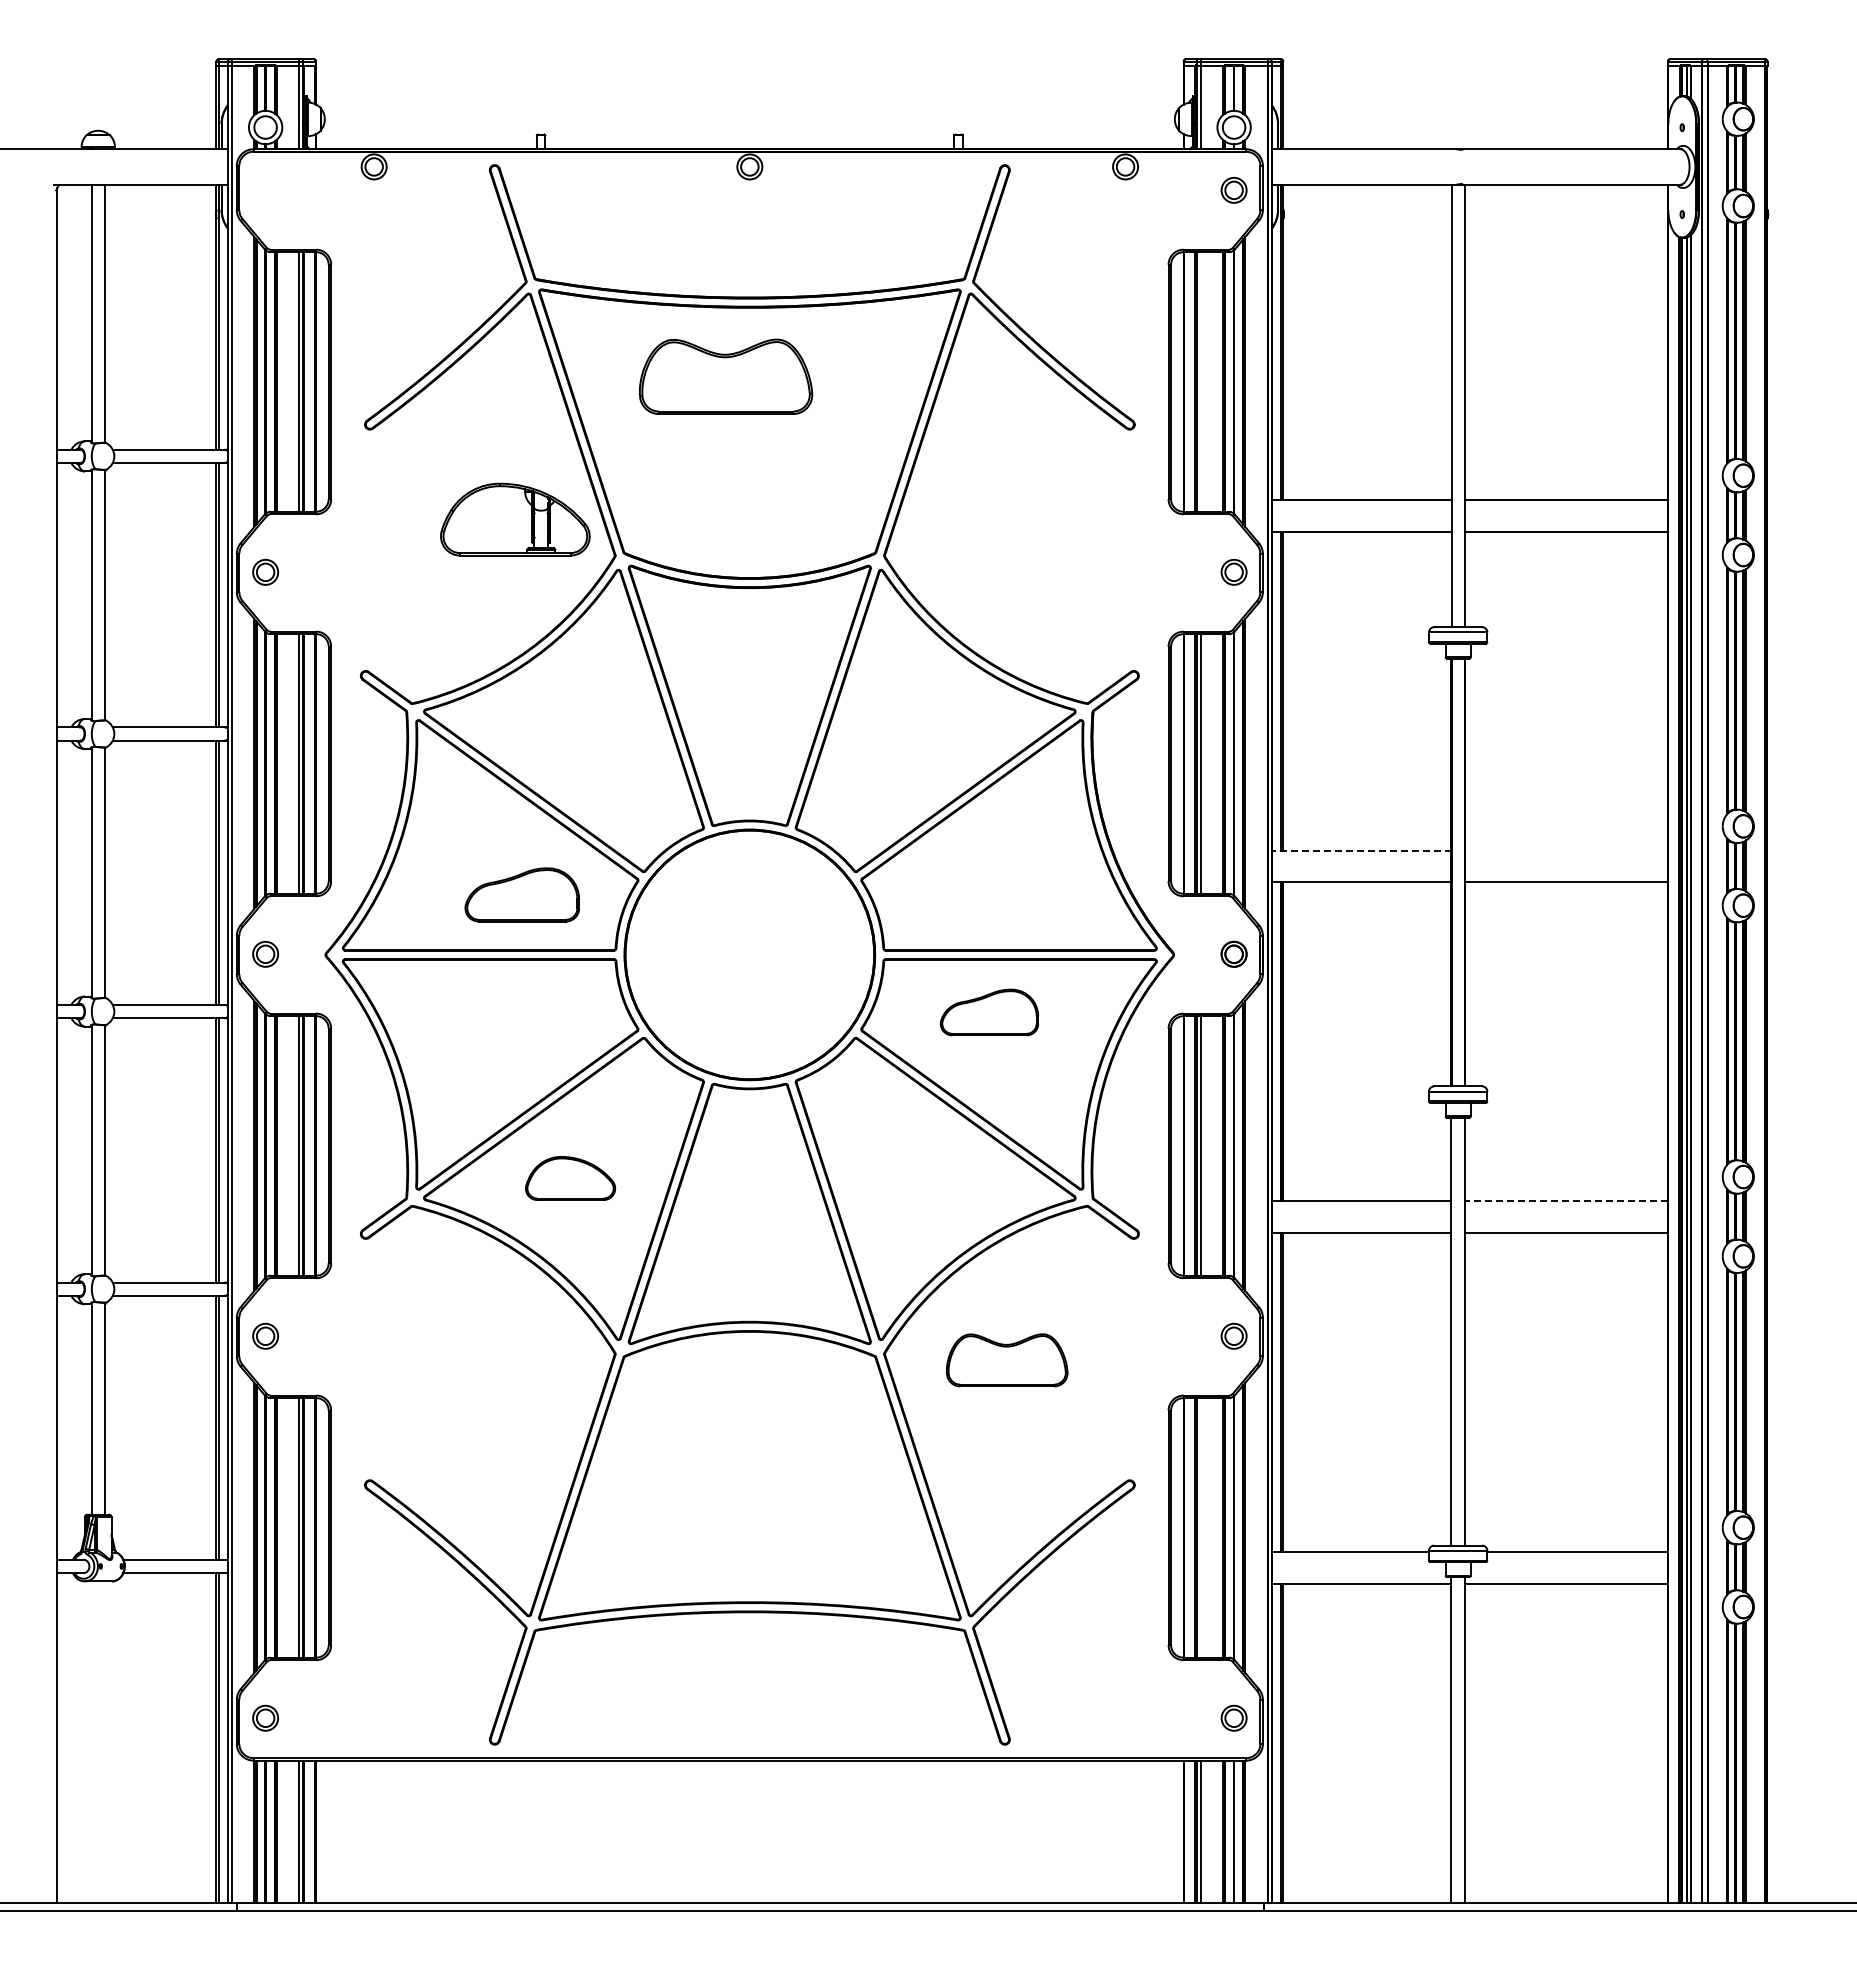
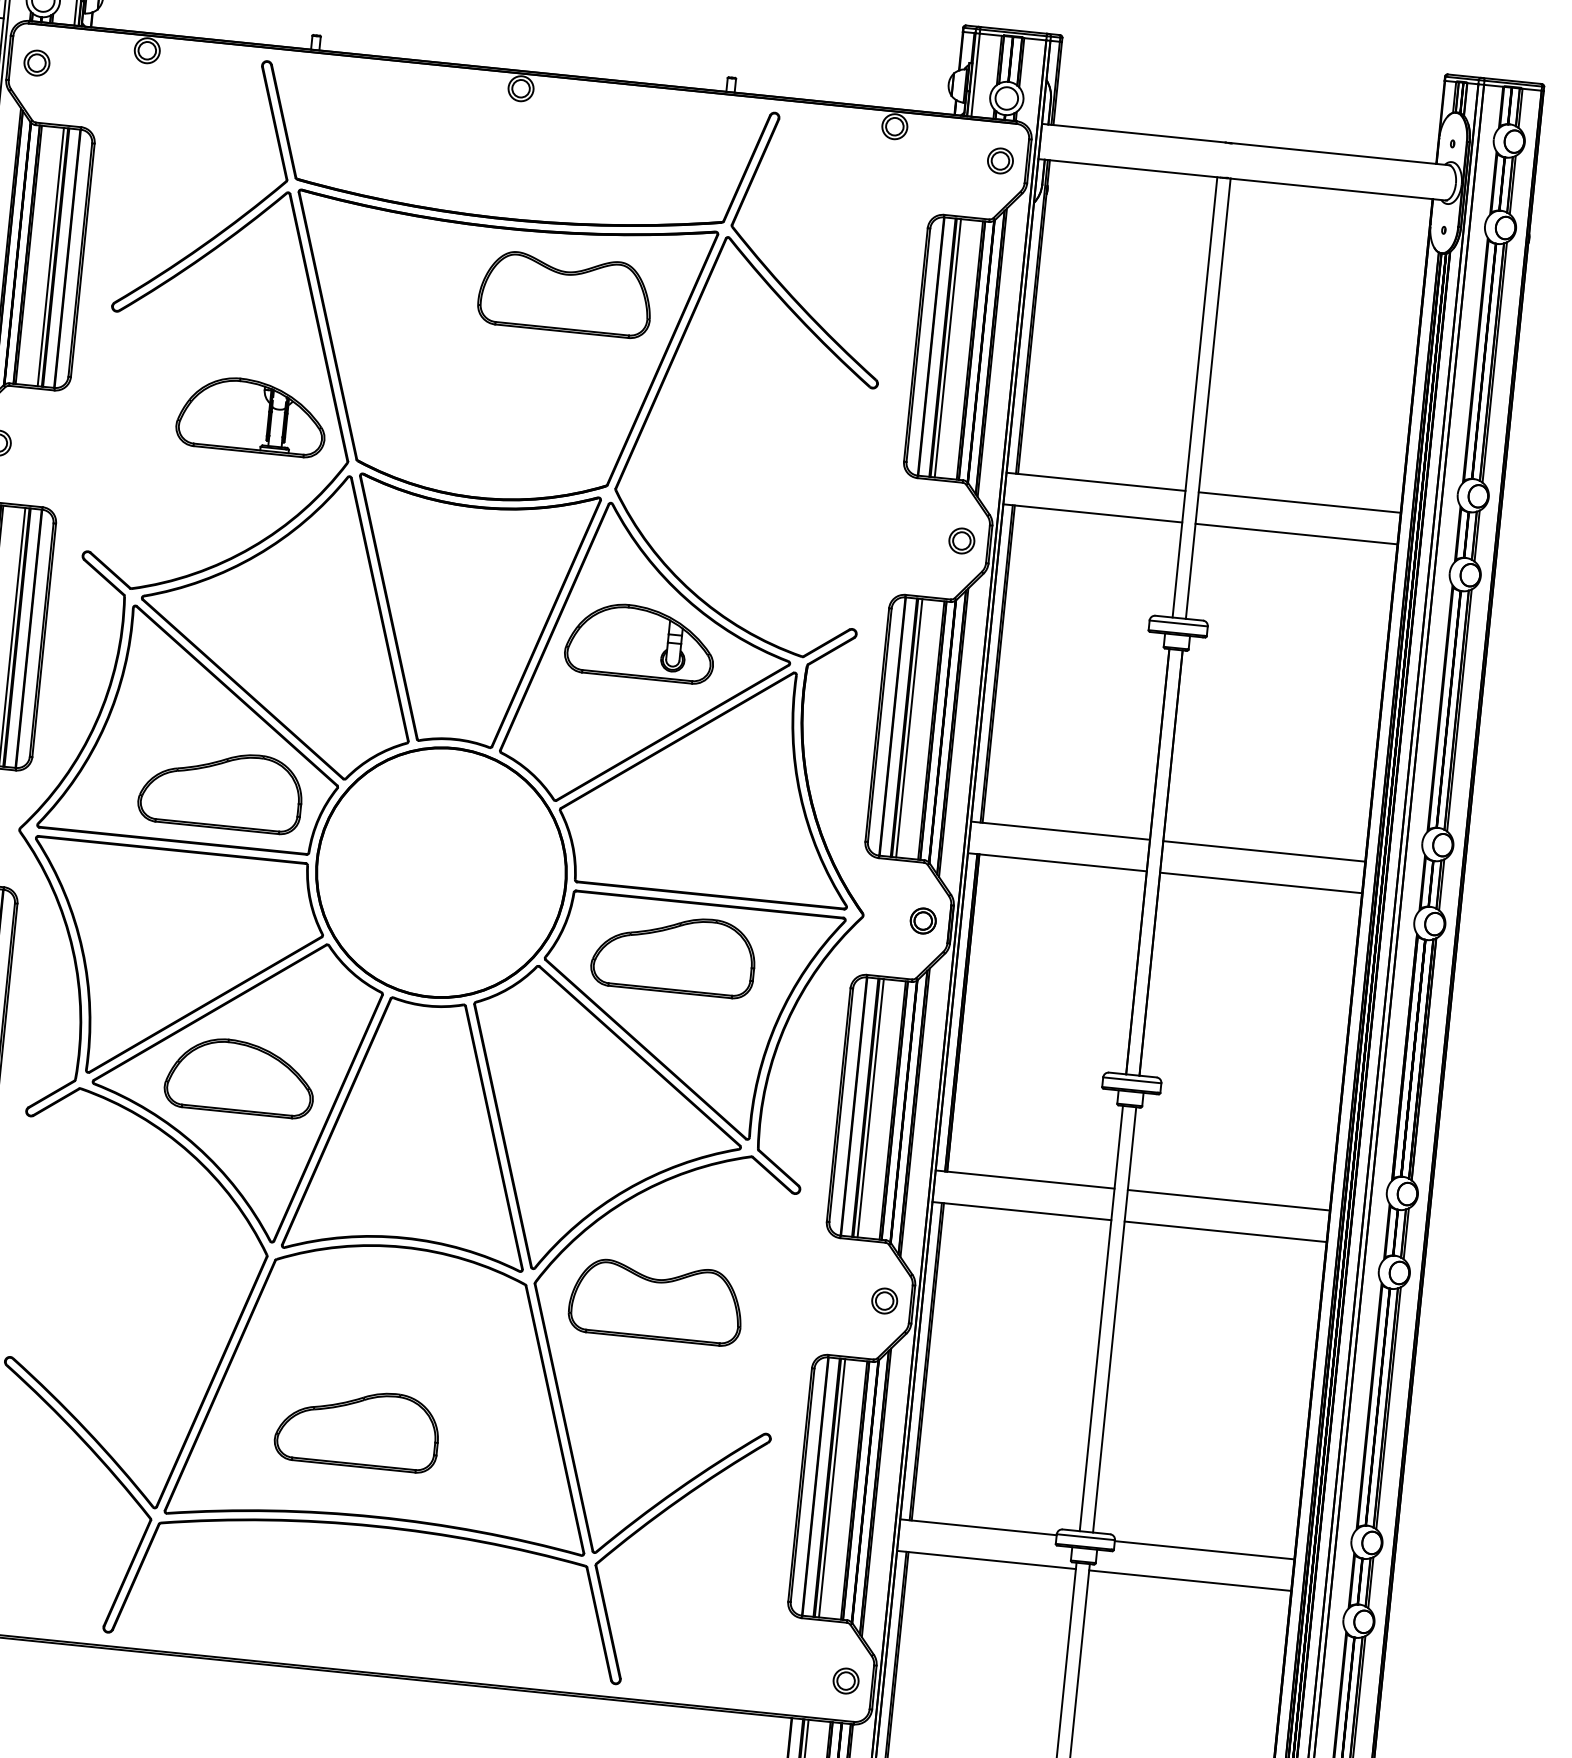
part: (265, 190) -> (36, 63), added
part: (726, 376) -> (566, 293), moved
line: (1200, 381) -> (947, 347), added
part: (924, 705) -> (640, 642), added
line: (1361, 850) -> (1060, 830), dashed -> solid
line: (1565, 850) -> (1263, 851), added
part: (522, 894) -> (221, 789), size x1.43
part: (989, 1012) -> (674, 954), size x1.67
part: (570, 1178) -> (240, 1076), size x1.67
line: (1566, 1201) -> (1228, 1200), dashed -> solid
part: (1007, 1360) -> (656, 1302), size x1.43
part: (722, 1516) -> (357, 1428), added
line: (1200, 1527) -> (831, 1487), added

